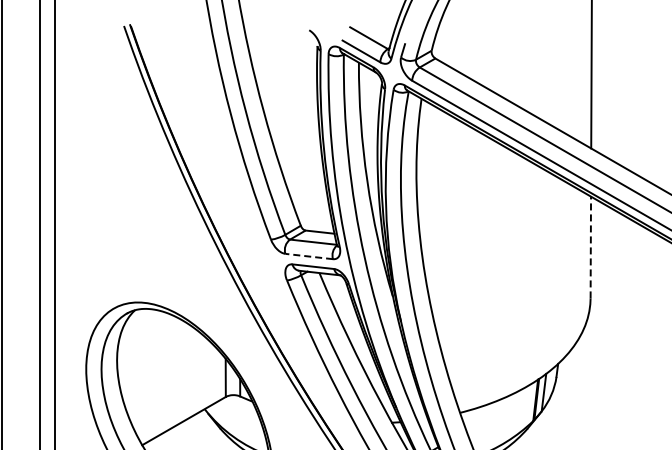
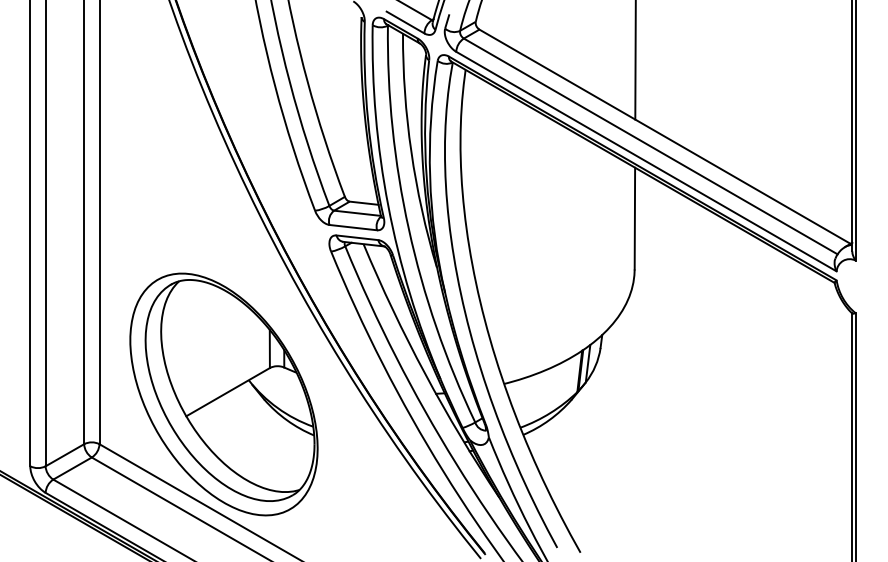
line: (590, 247) -> (634, 218), dashed -> solid
line: (309, 256) -> (353, 227), dashed -> solid

